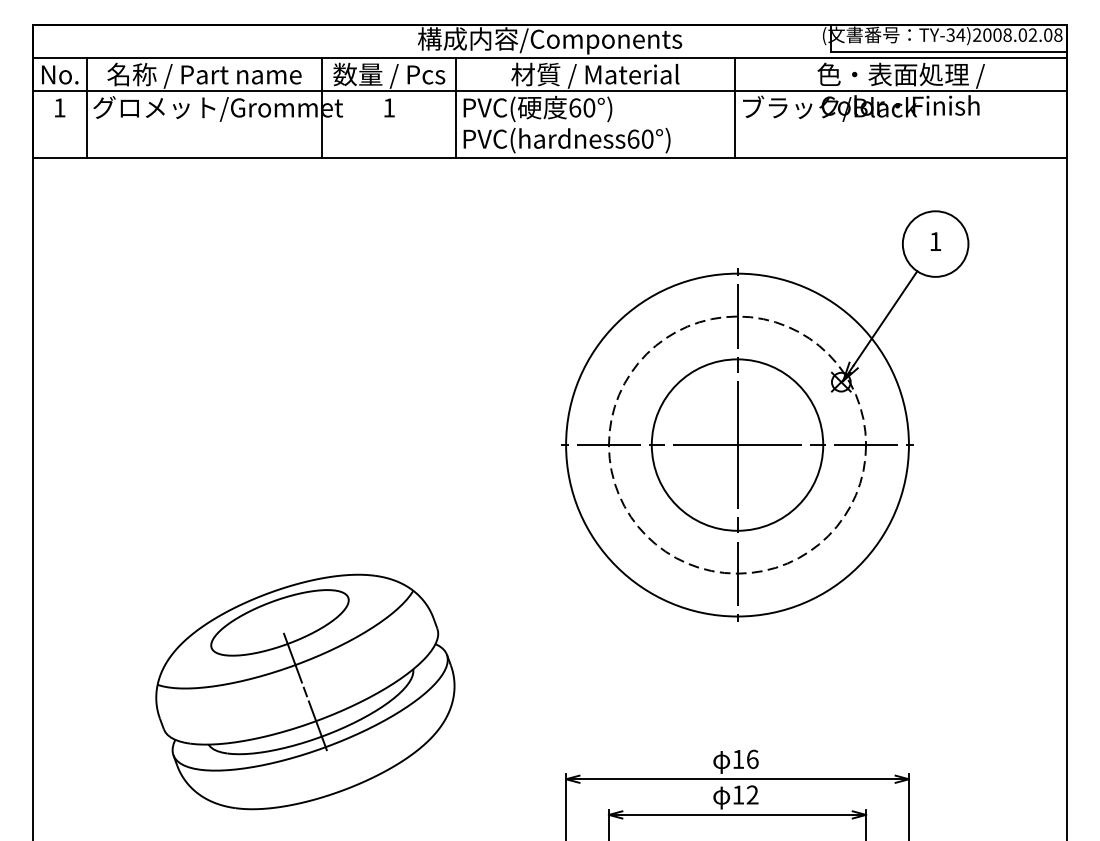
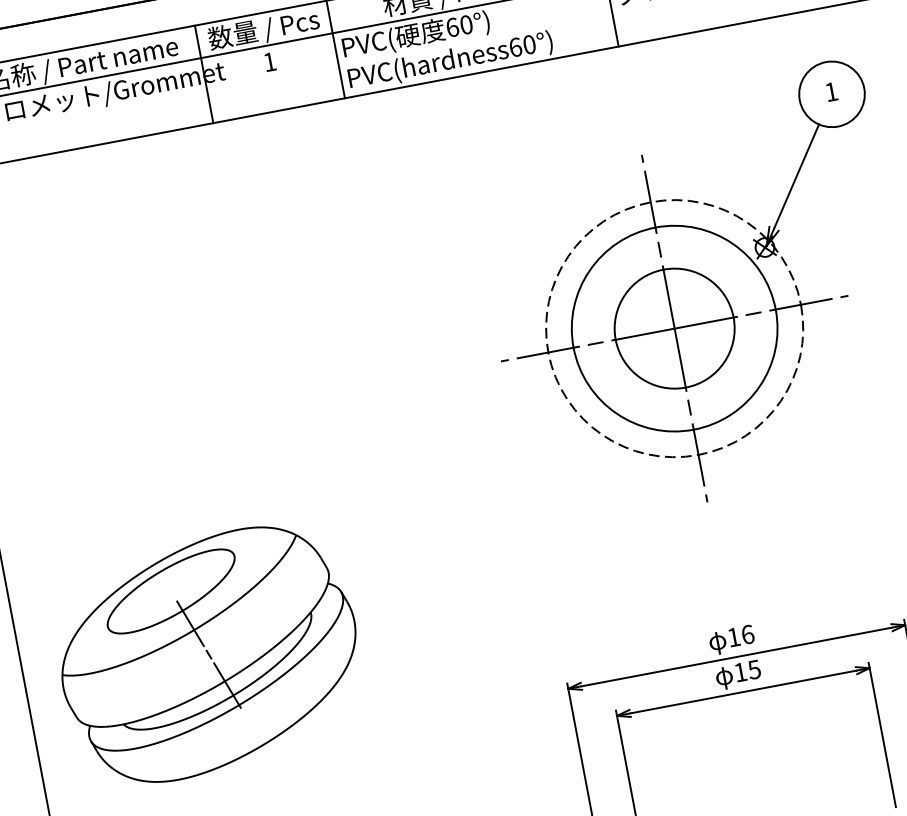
circle: (737, 444) -> (674, 328), size x0.6
circle: (737, 444) -> (674, 328), size x0.7
part: (305, 691) -> (208, 654), moved
text: (752, 794) -> (754, 669), 12 -> 15

